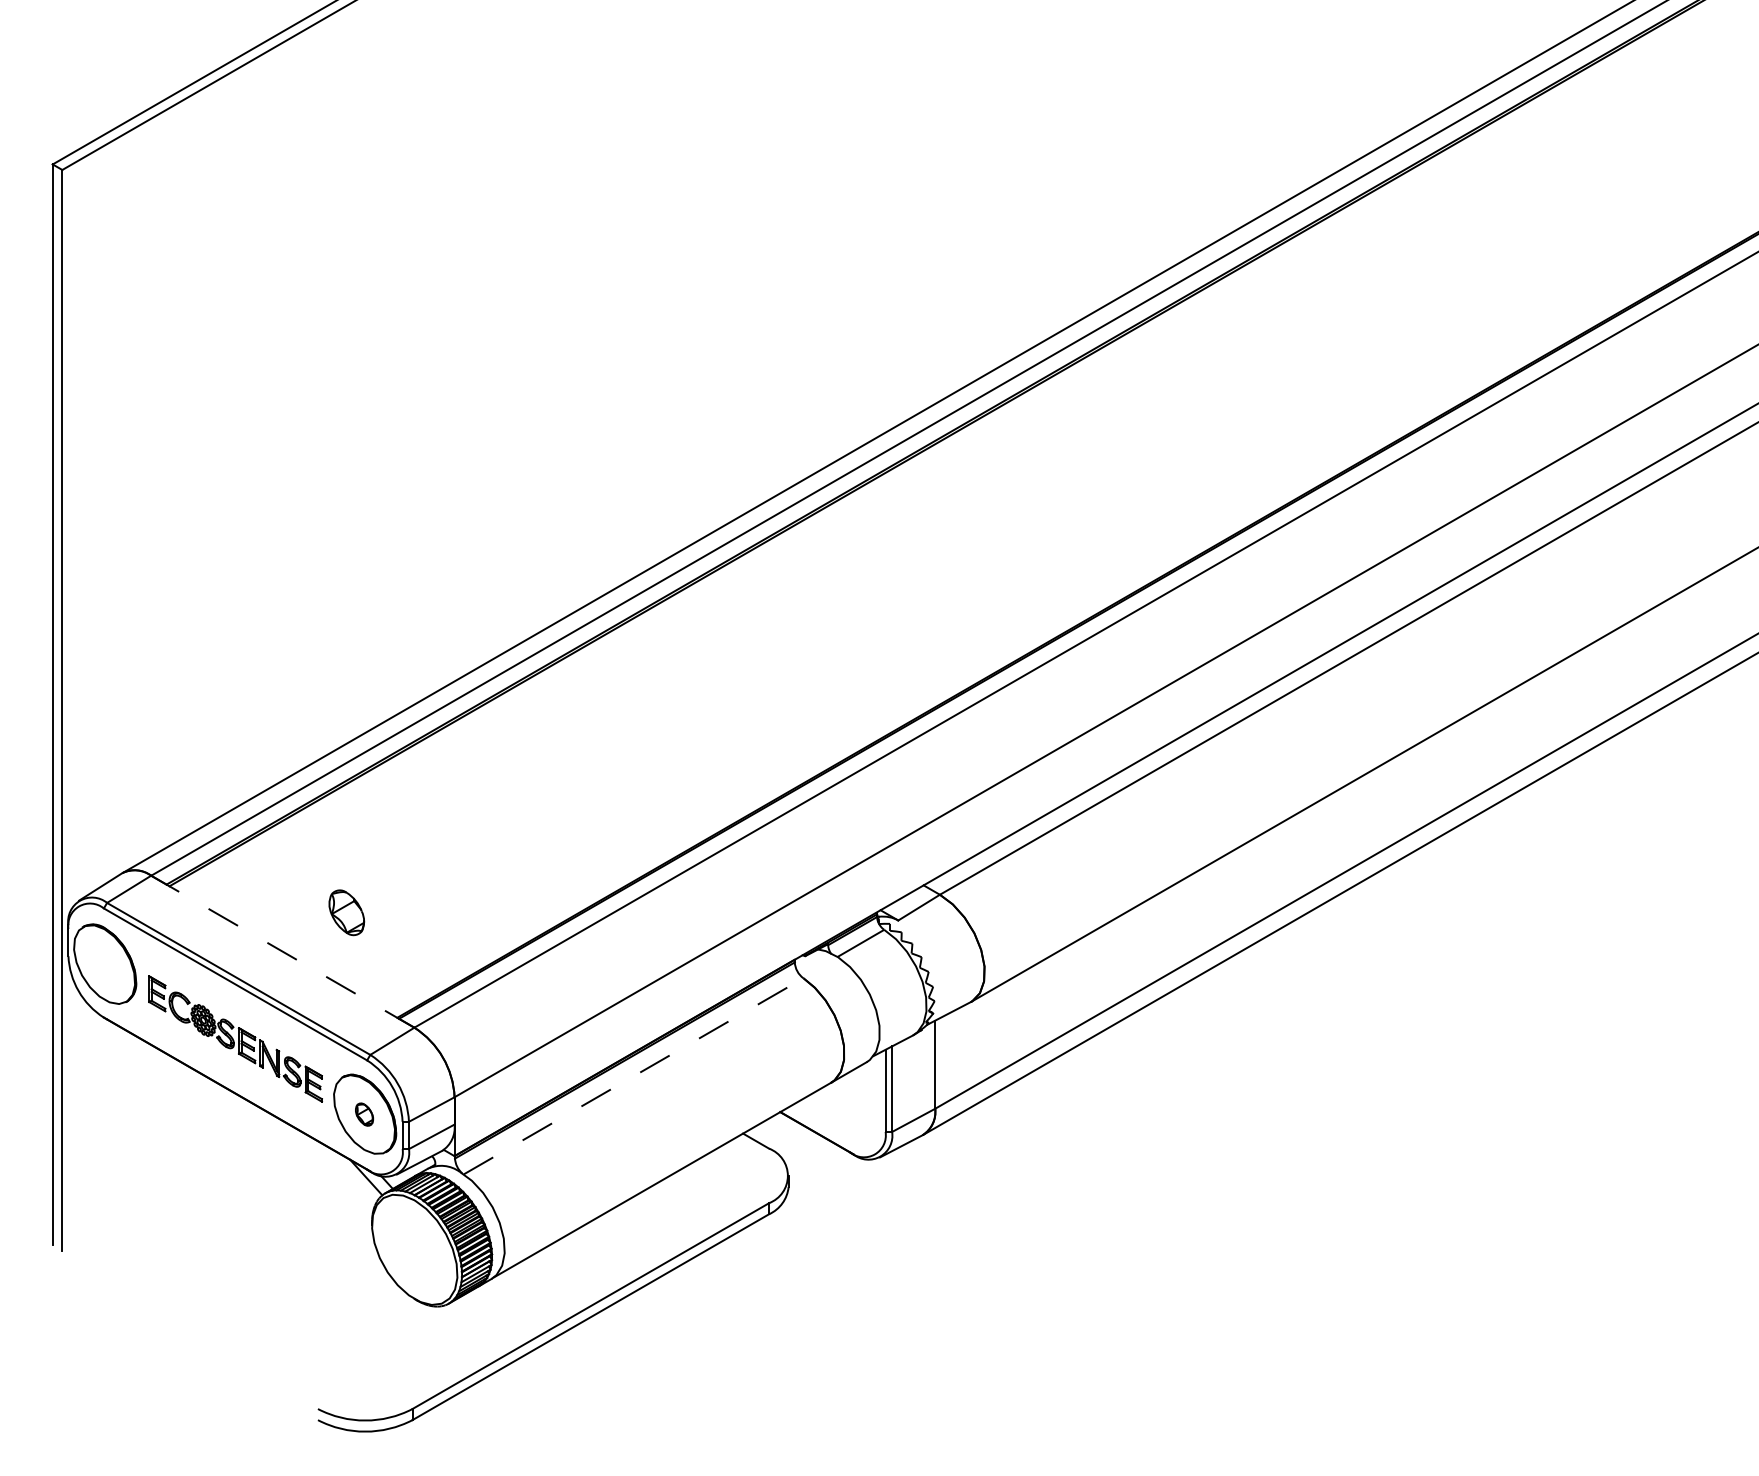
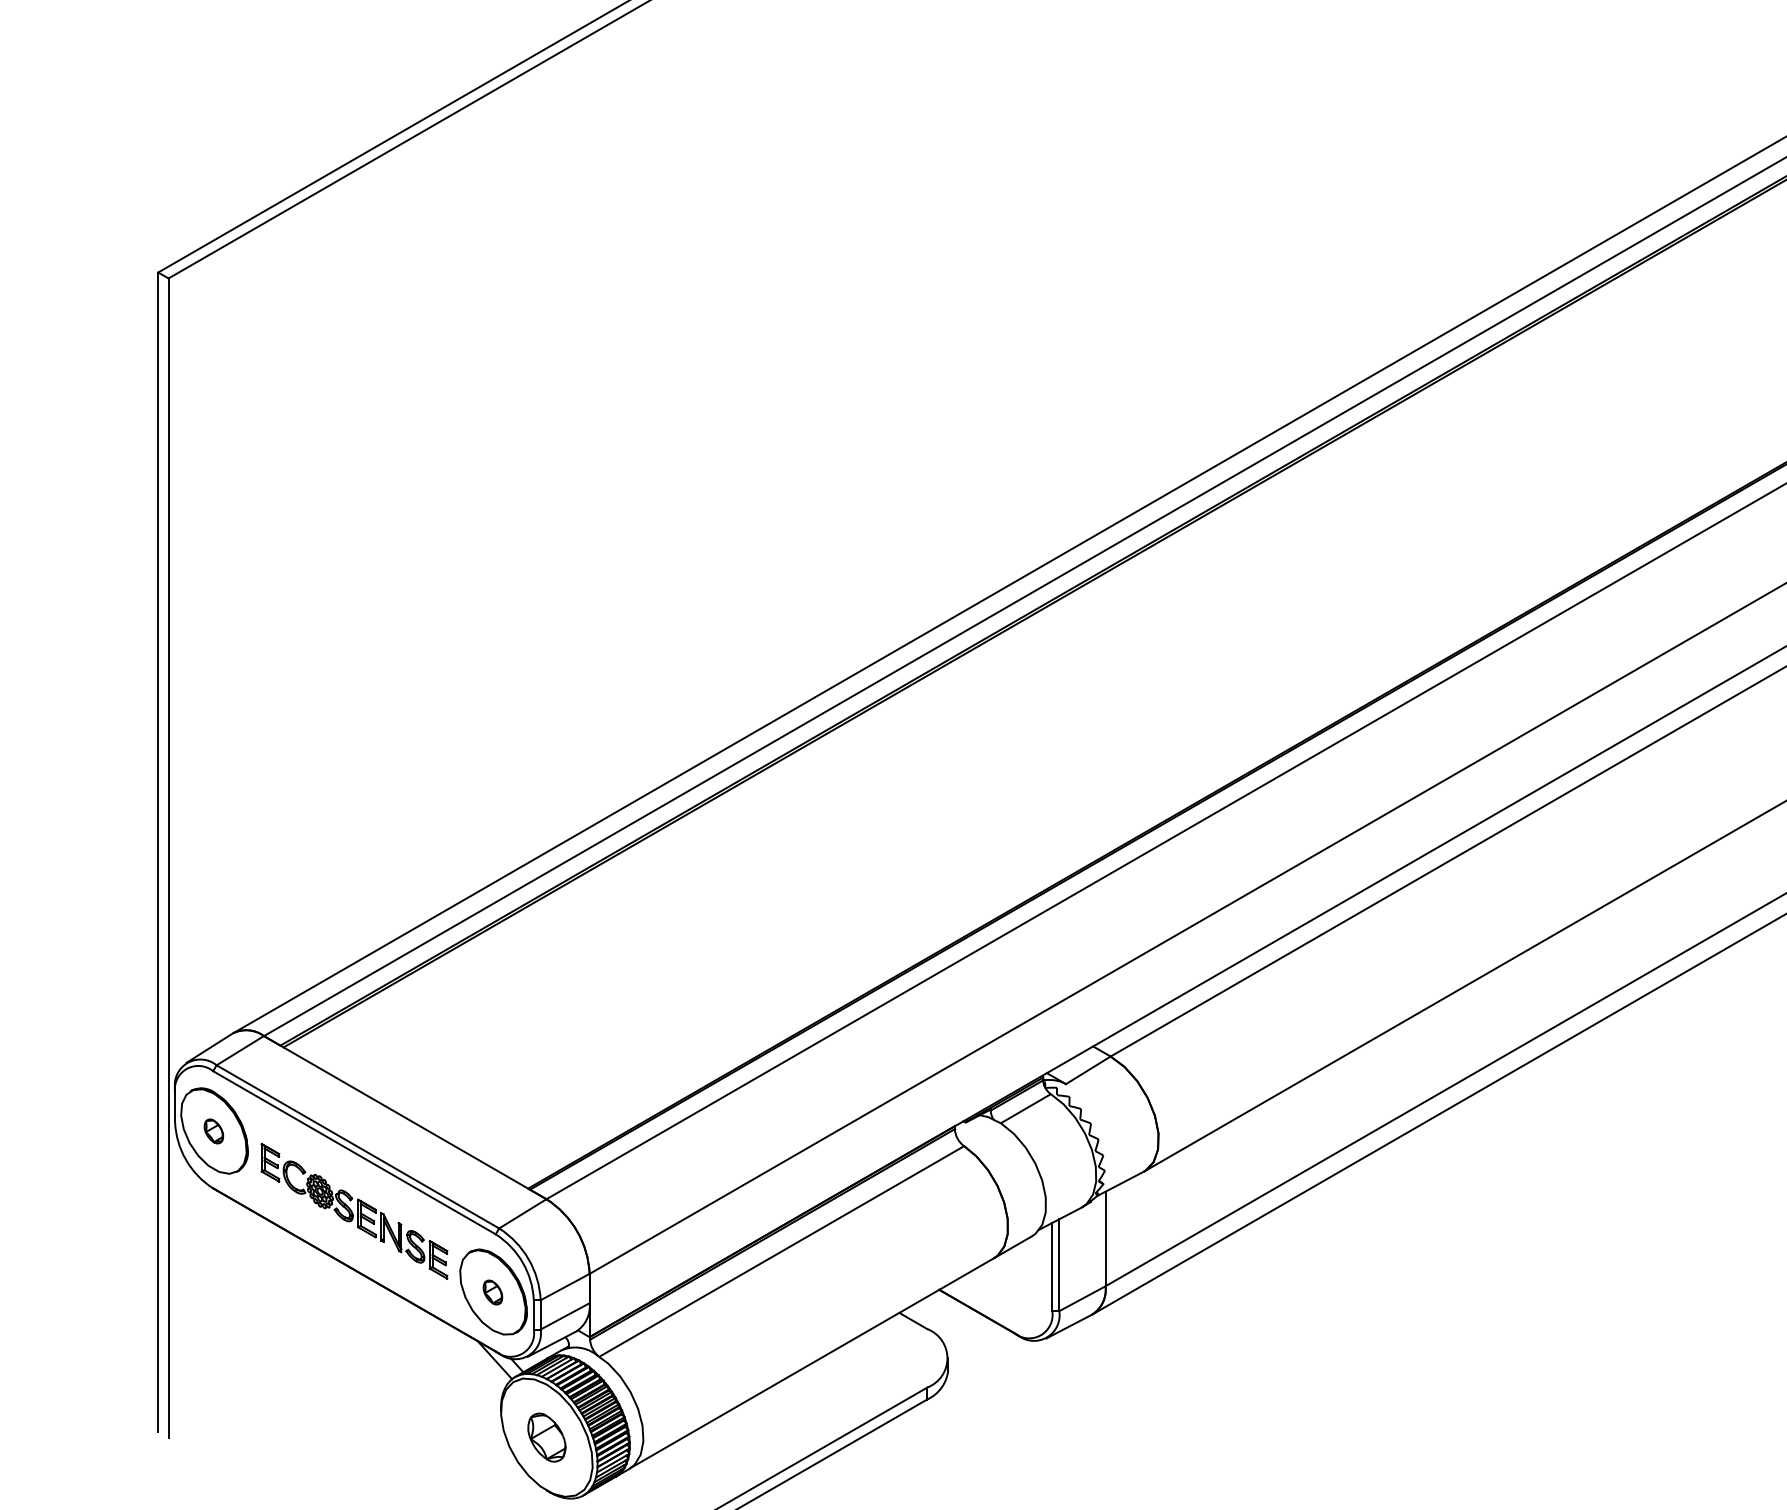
part: (346, 912) -> (546, 1437), moved
line: (282, 951) -> (404, 1117), dashed -> solid
part: (104, 964) -> (213, 1131), added
line: (634, 1076) -> (782, 1251), dashed -> solid

